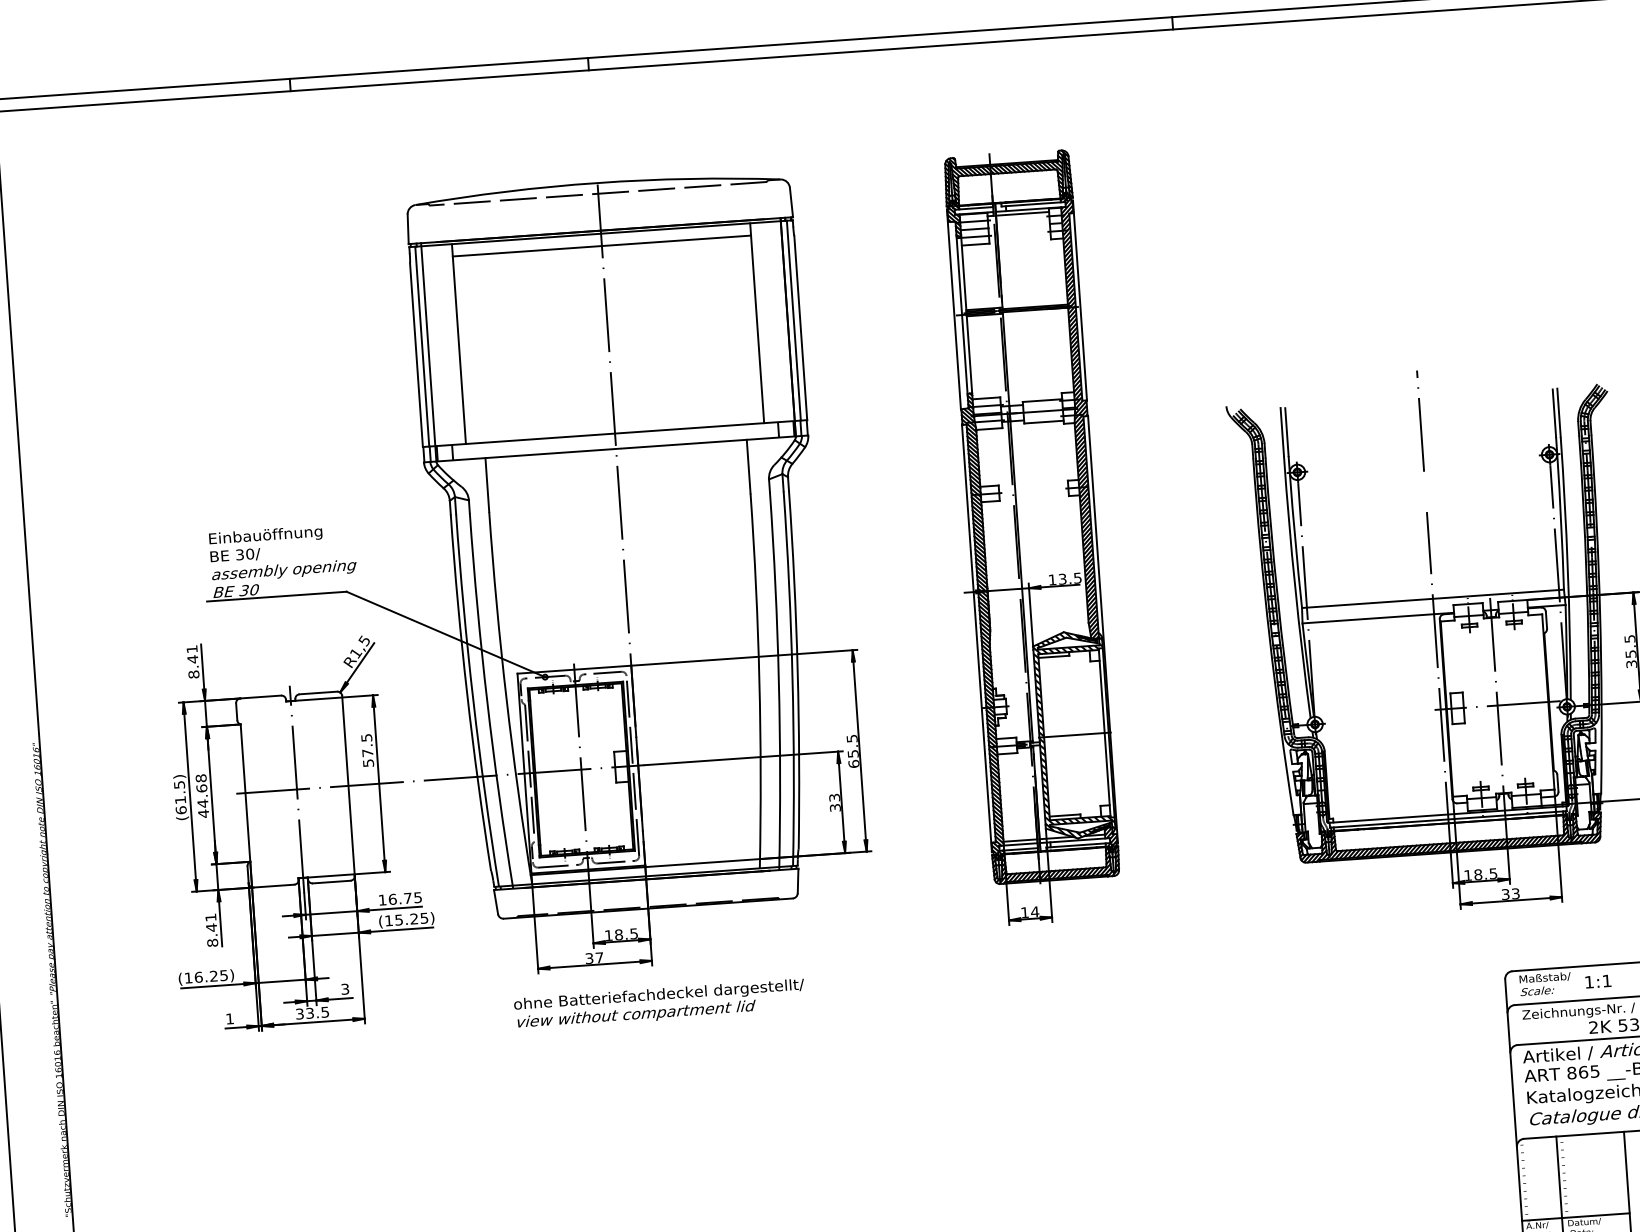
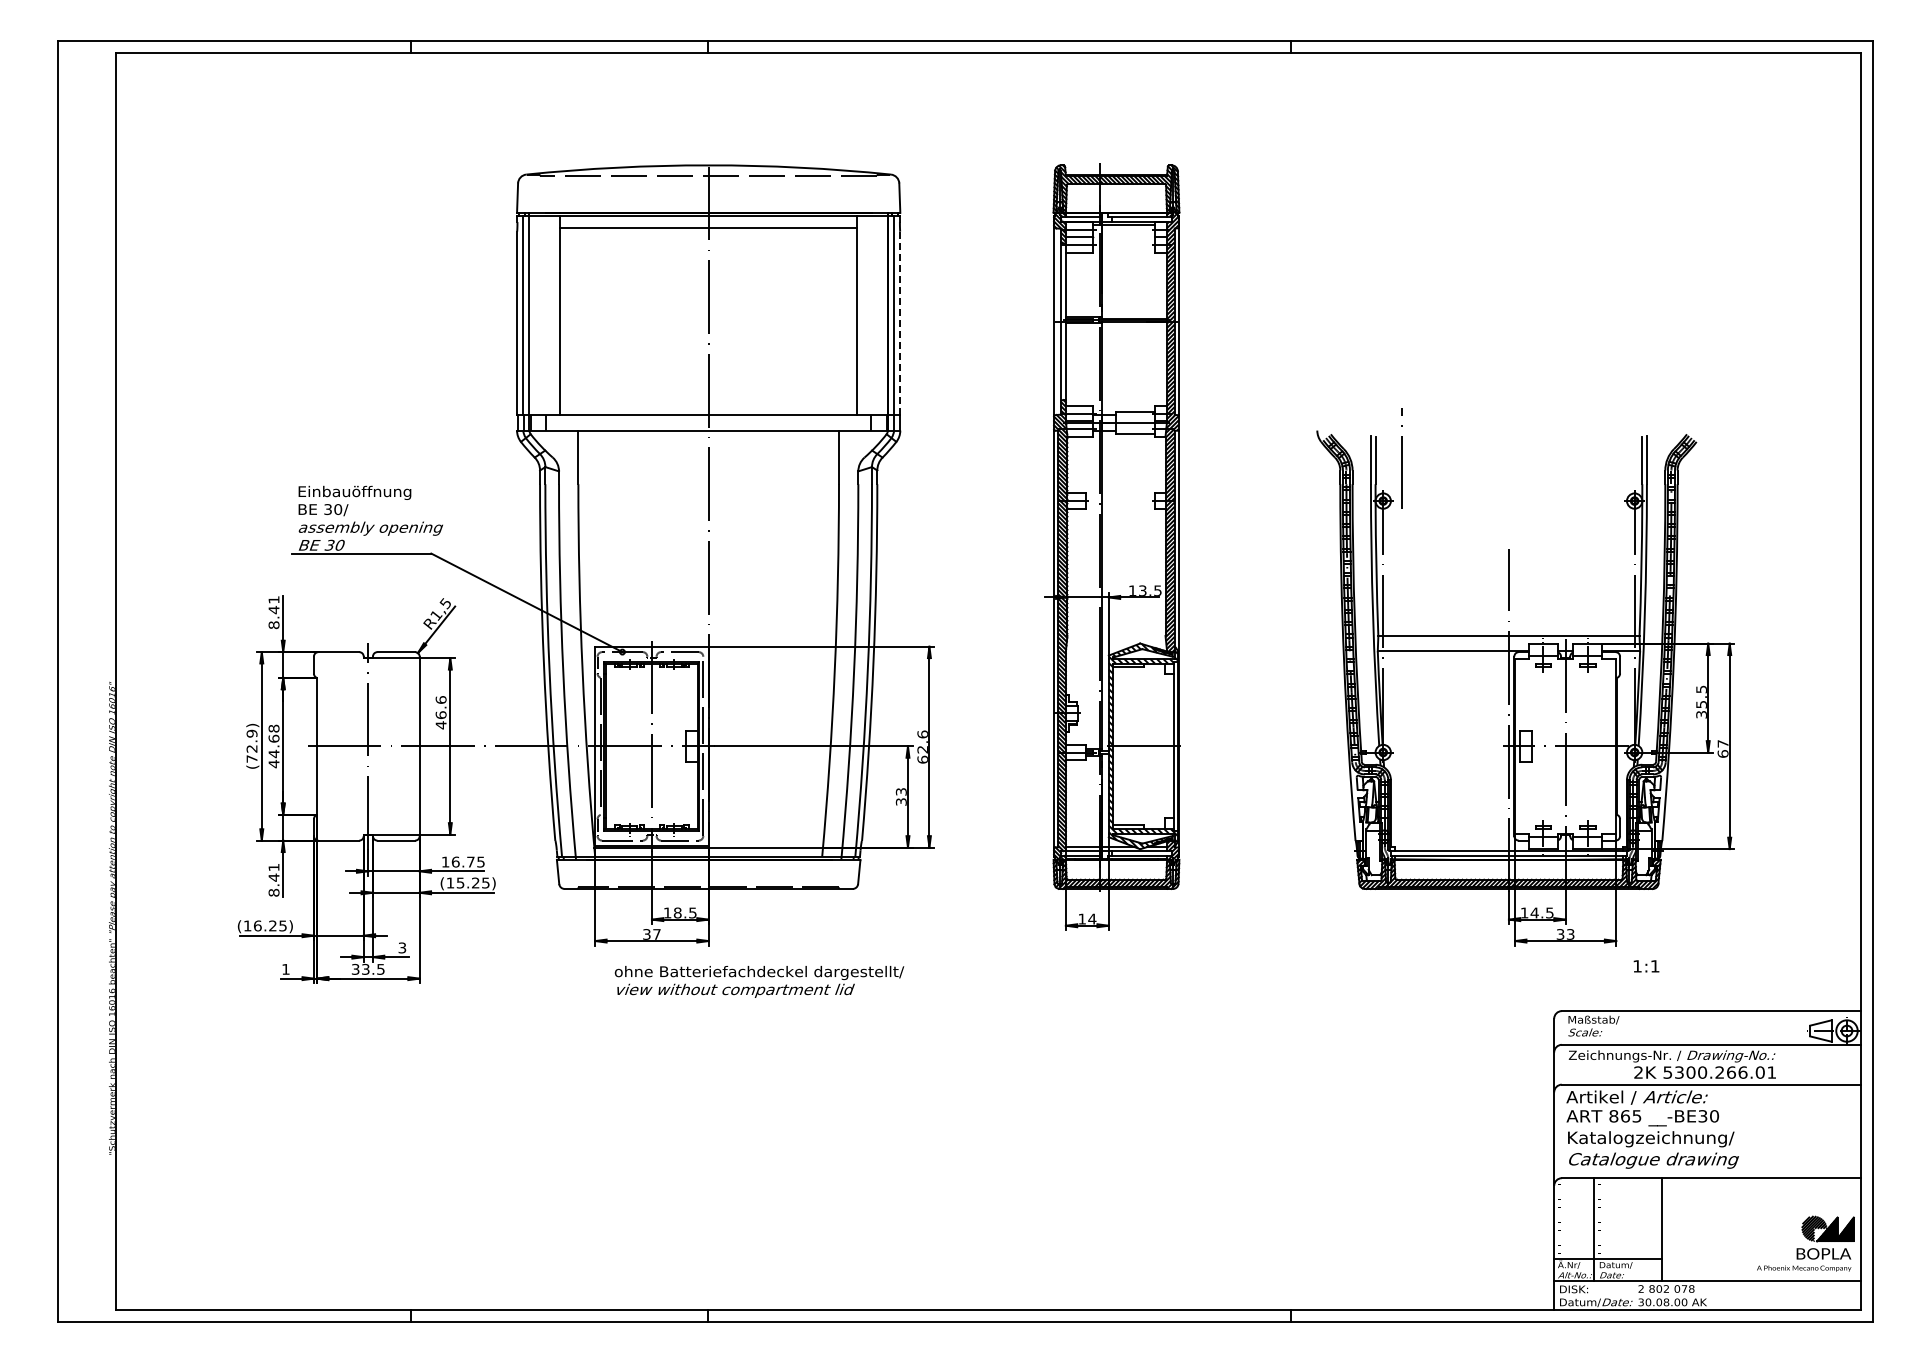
line: (800, 328) -> (900, 323), solid -> dashed
line: (1420, 420) -> (1401, 458), moved
text: (852, 745) -> (922, 741), 65.5 -> 62.6
text: (366, 750) -> (440, 712), 57.5 -> 46.6
text: (179, 796) -> (251, 745), (61.5) -> (72.9)
text: (1478, 874) -> (1534, 912), 18.5 -> 14.5
text: (1598, 981) -> (1646, 966), moved
text: (659, 1004) -> (759, 981), moved

